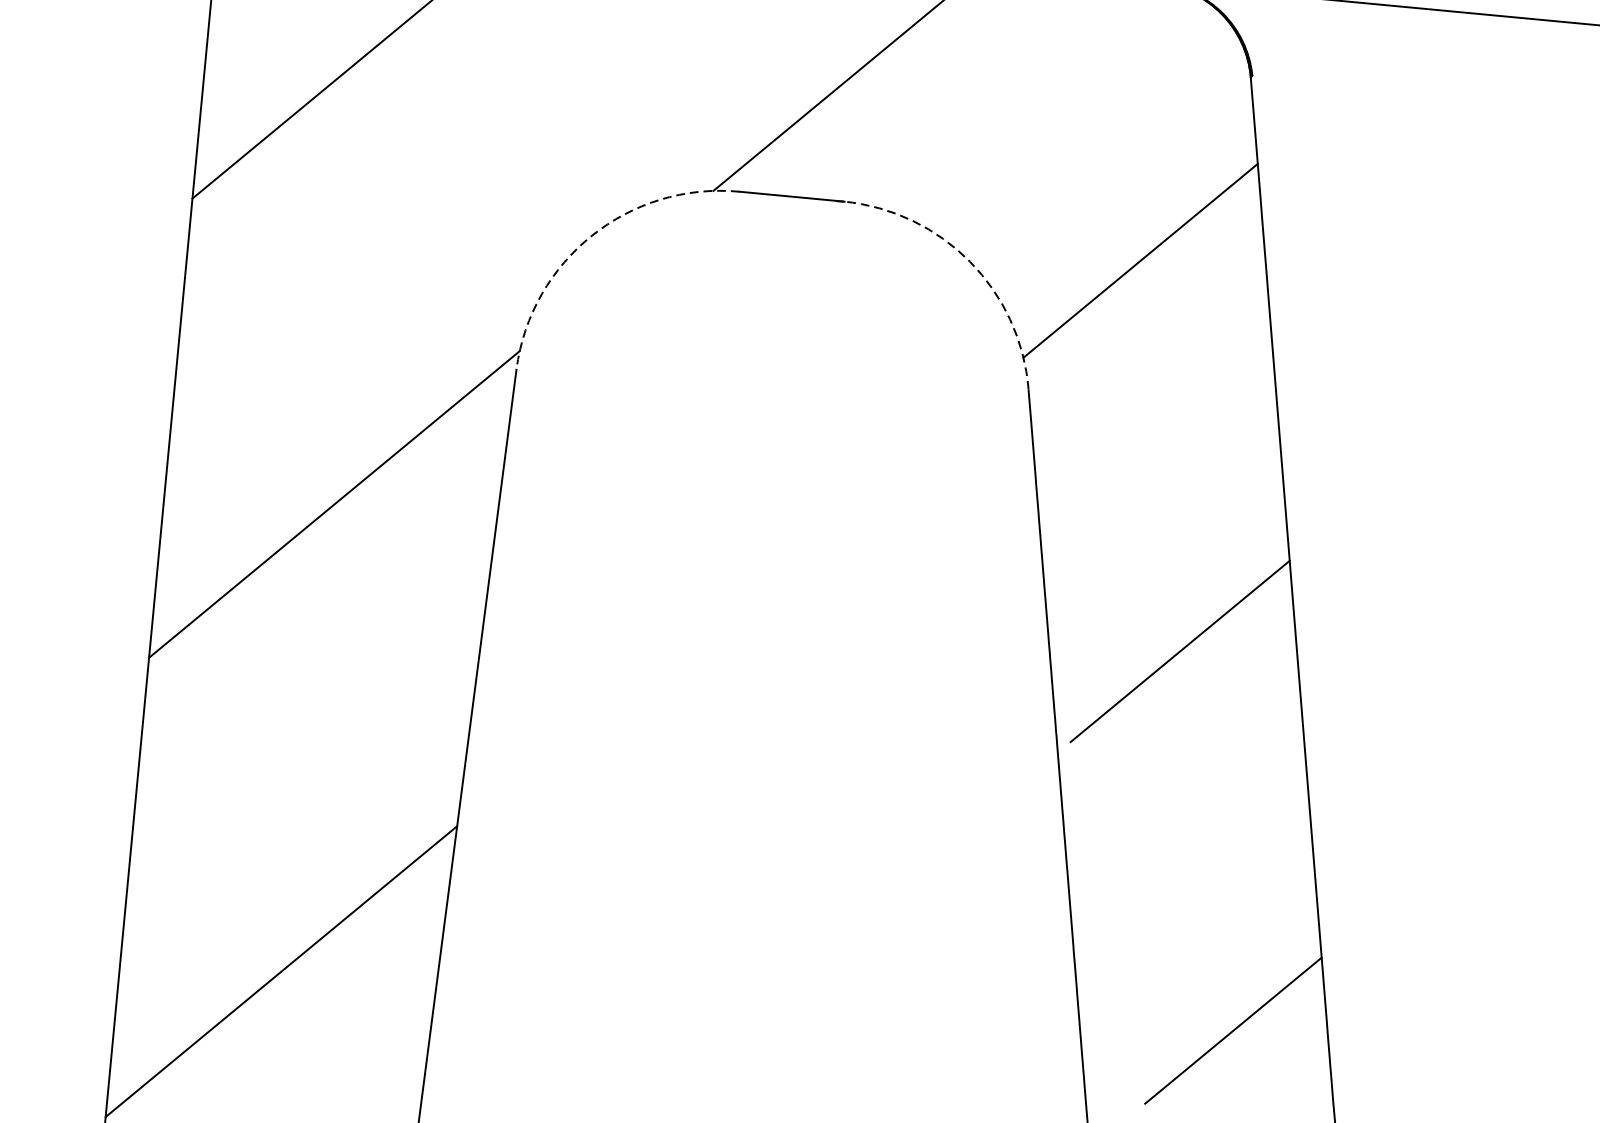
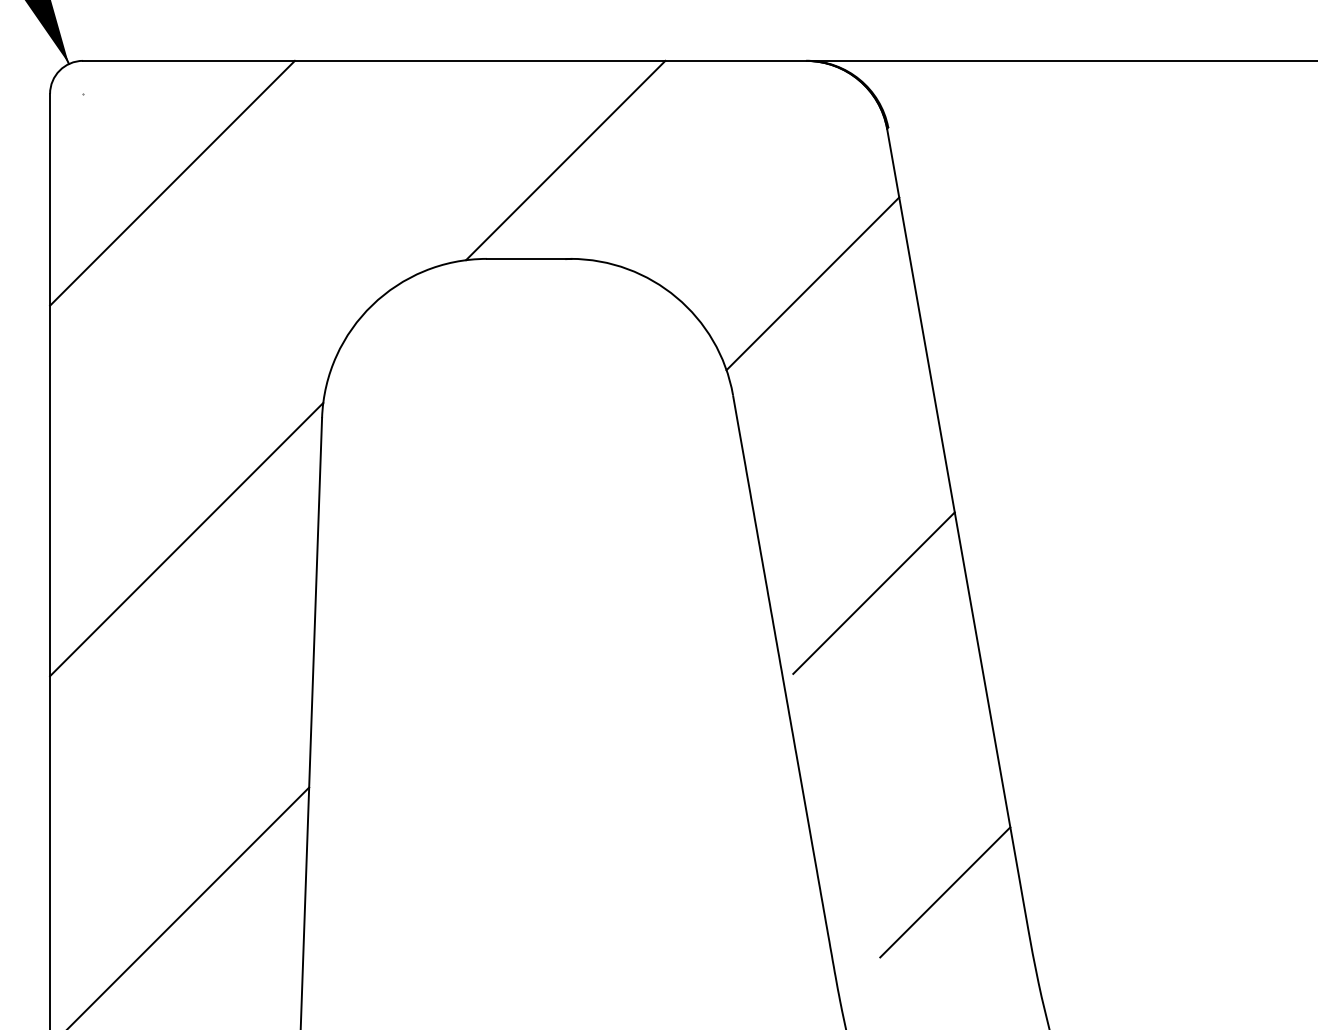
arc: (592, 236) -> (372, 305), dashed -> solid
arc: (969, 261) -> (676, 297), dashed -> solid

